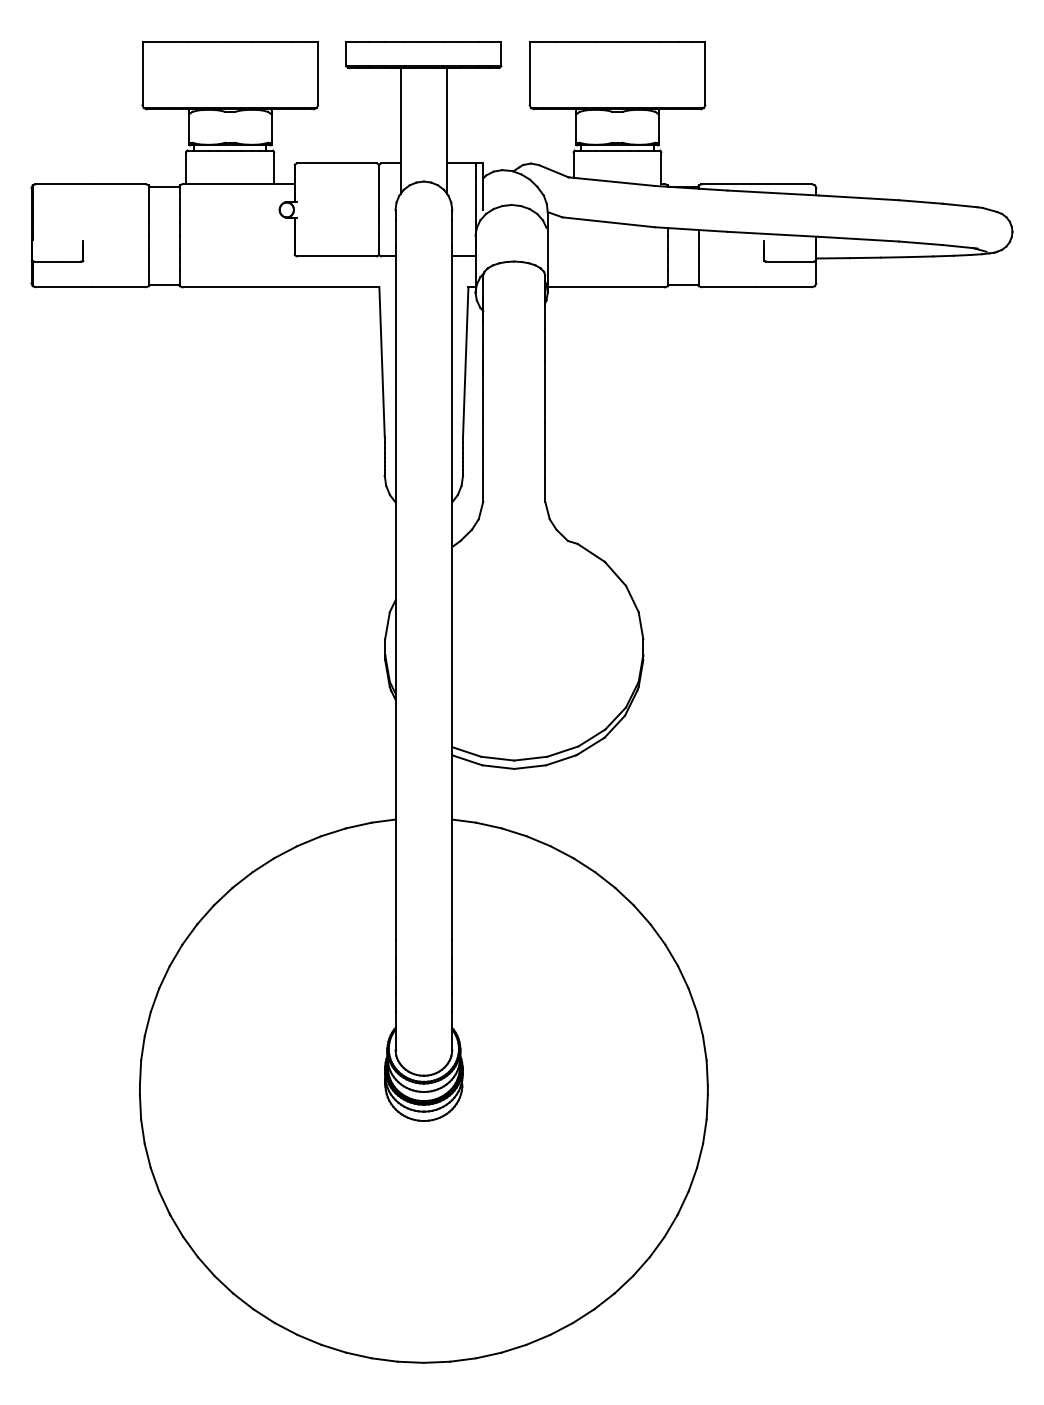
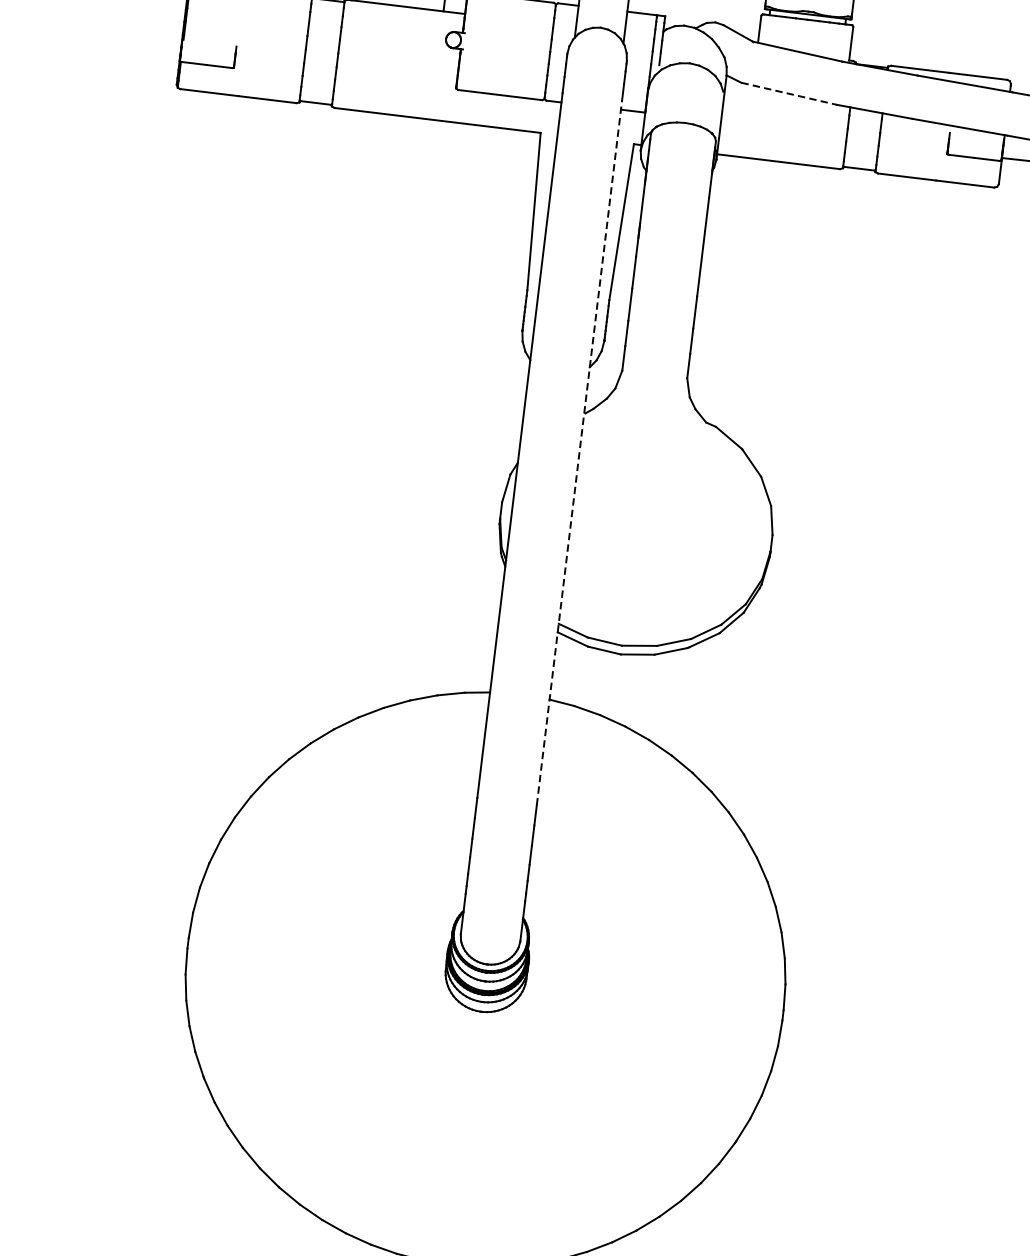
line: (609, 222) -> (789, 94), solid -> dashed
line: (452, 583) -> (579, 452), solid -> dashed

